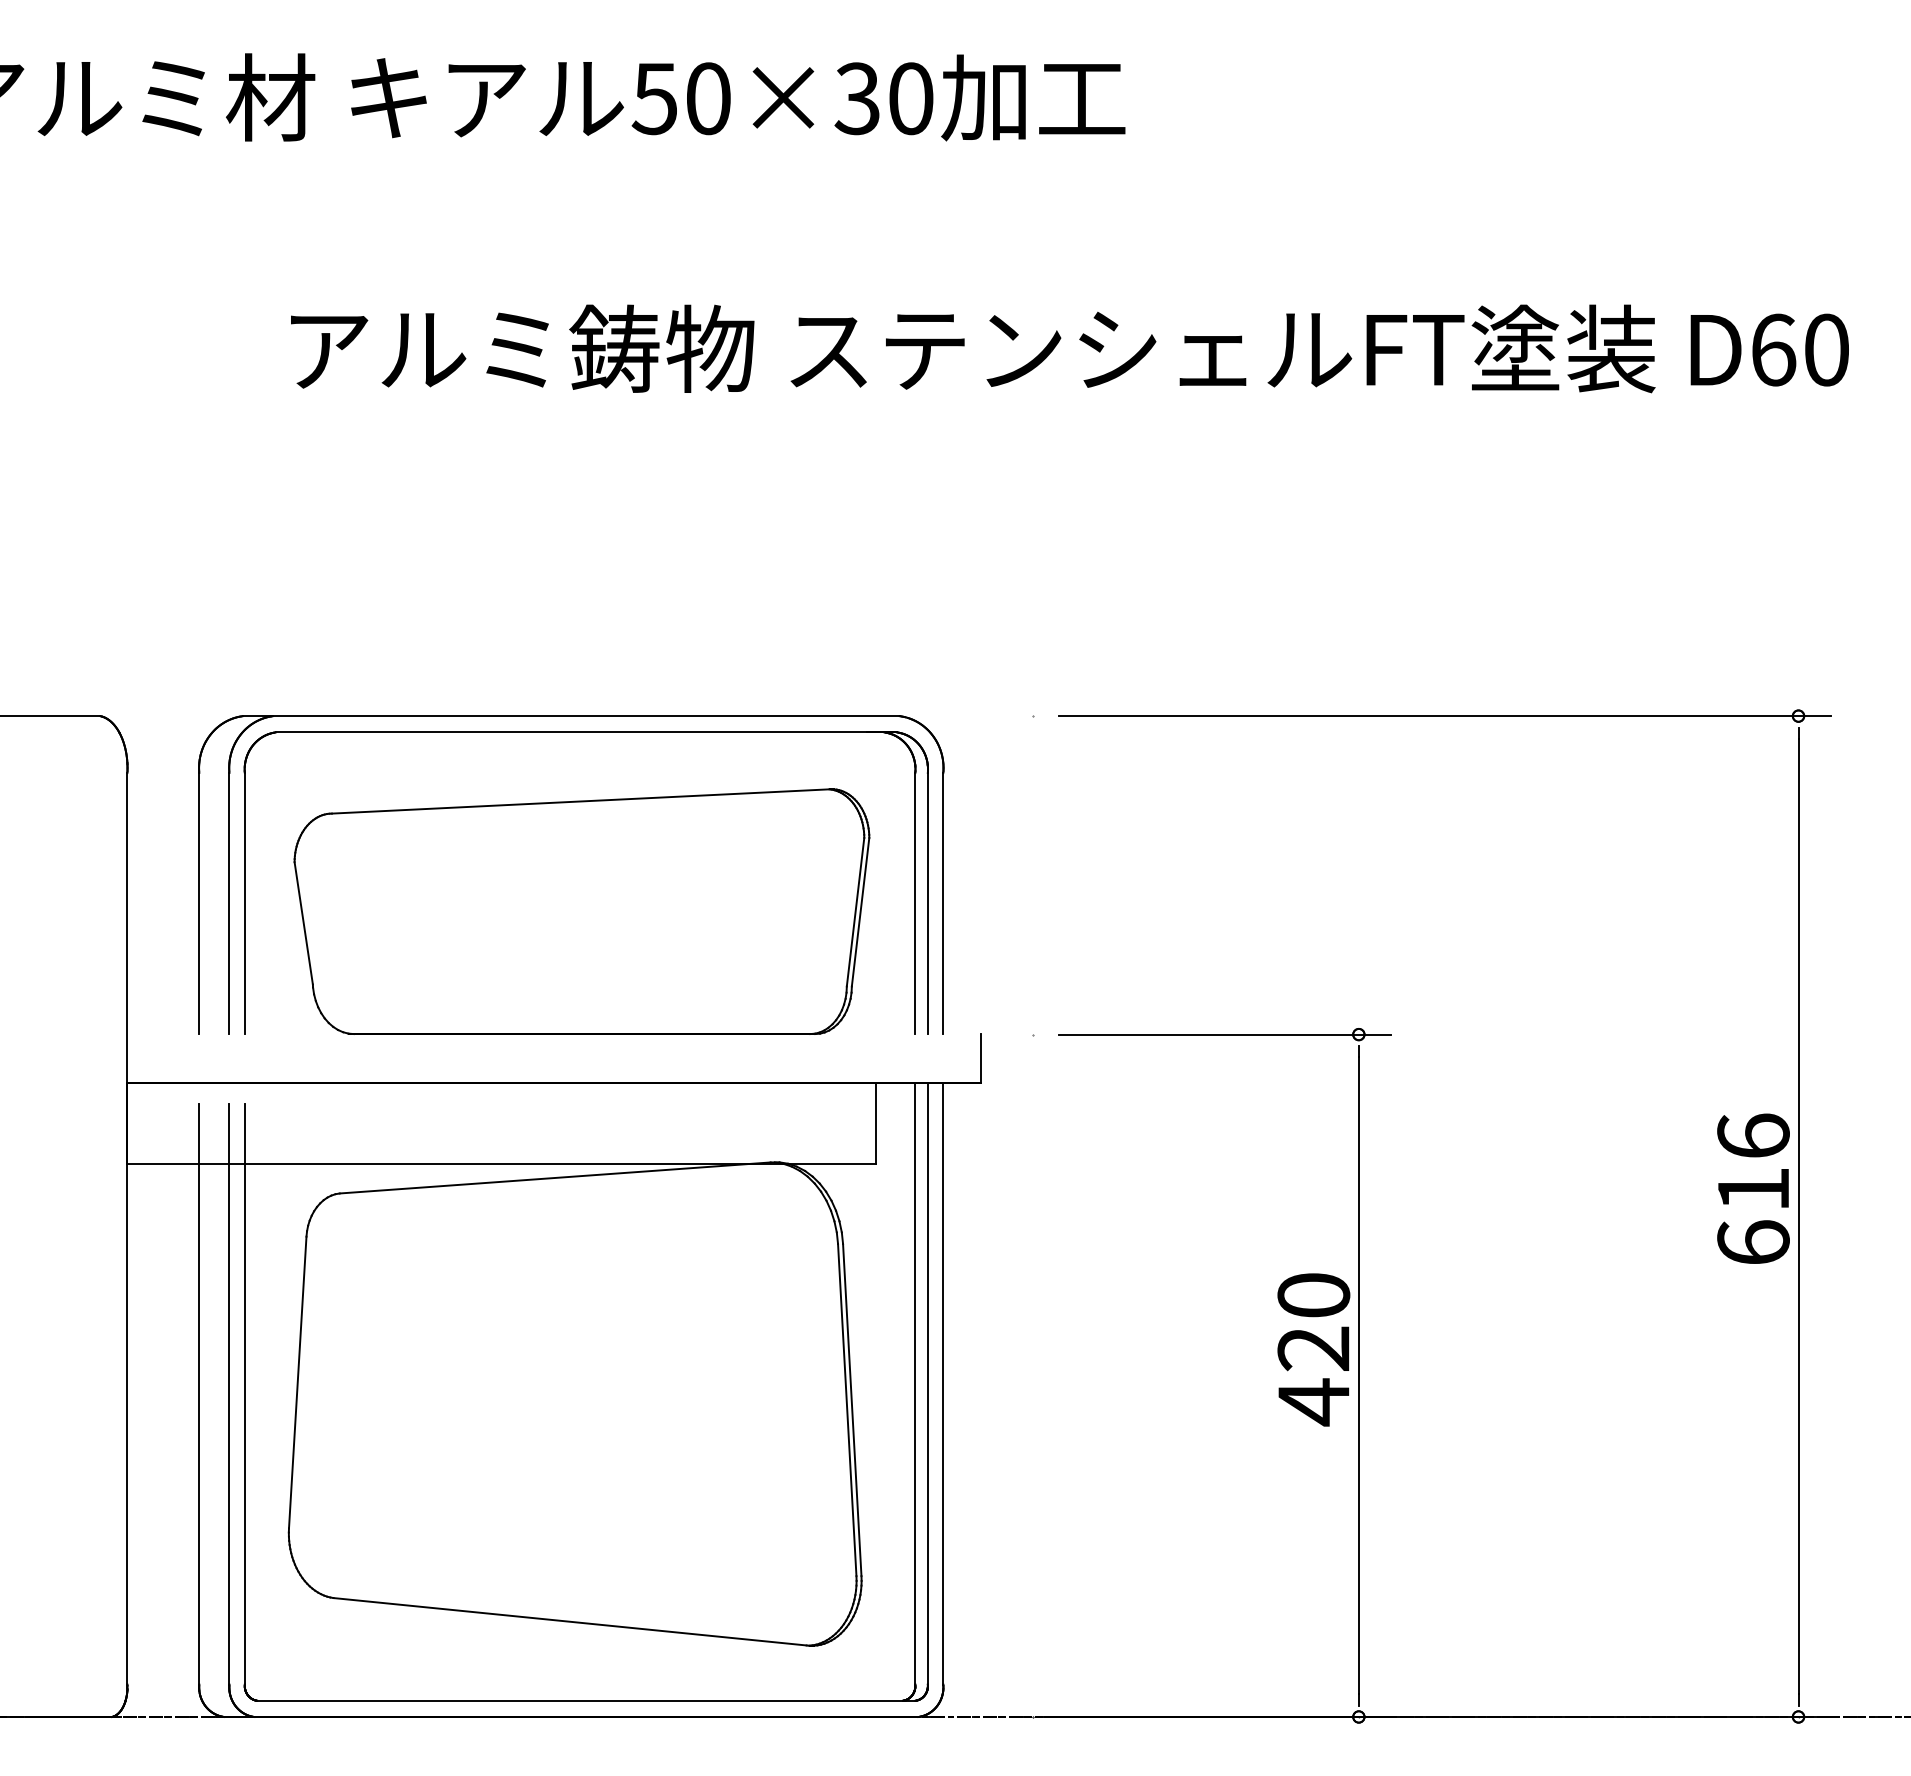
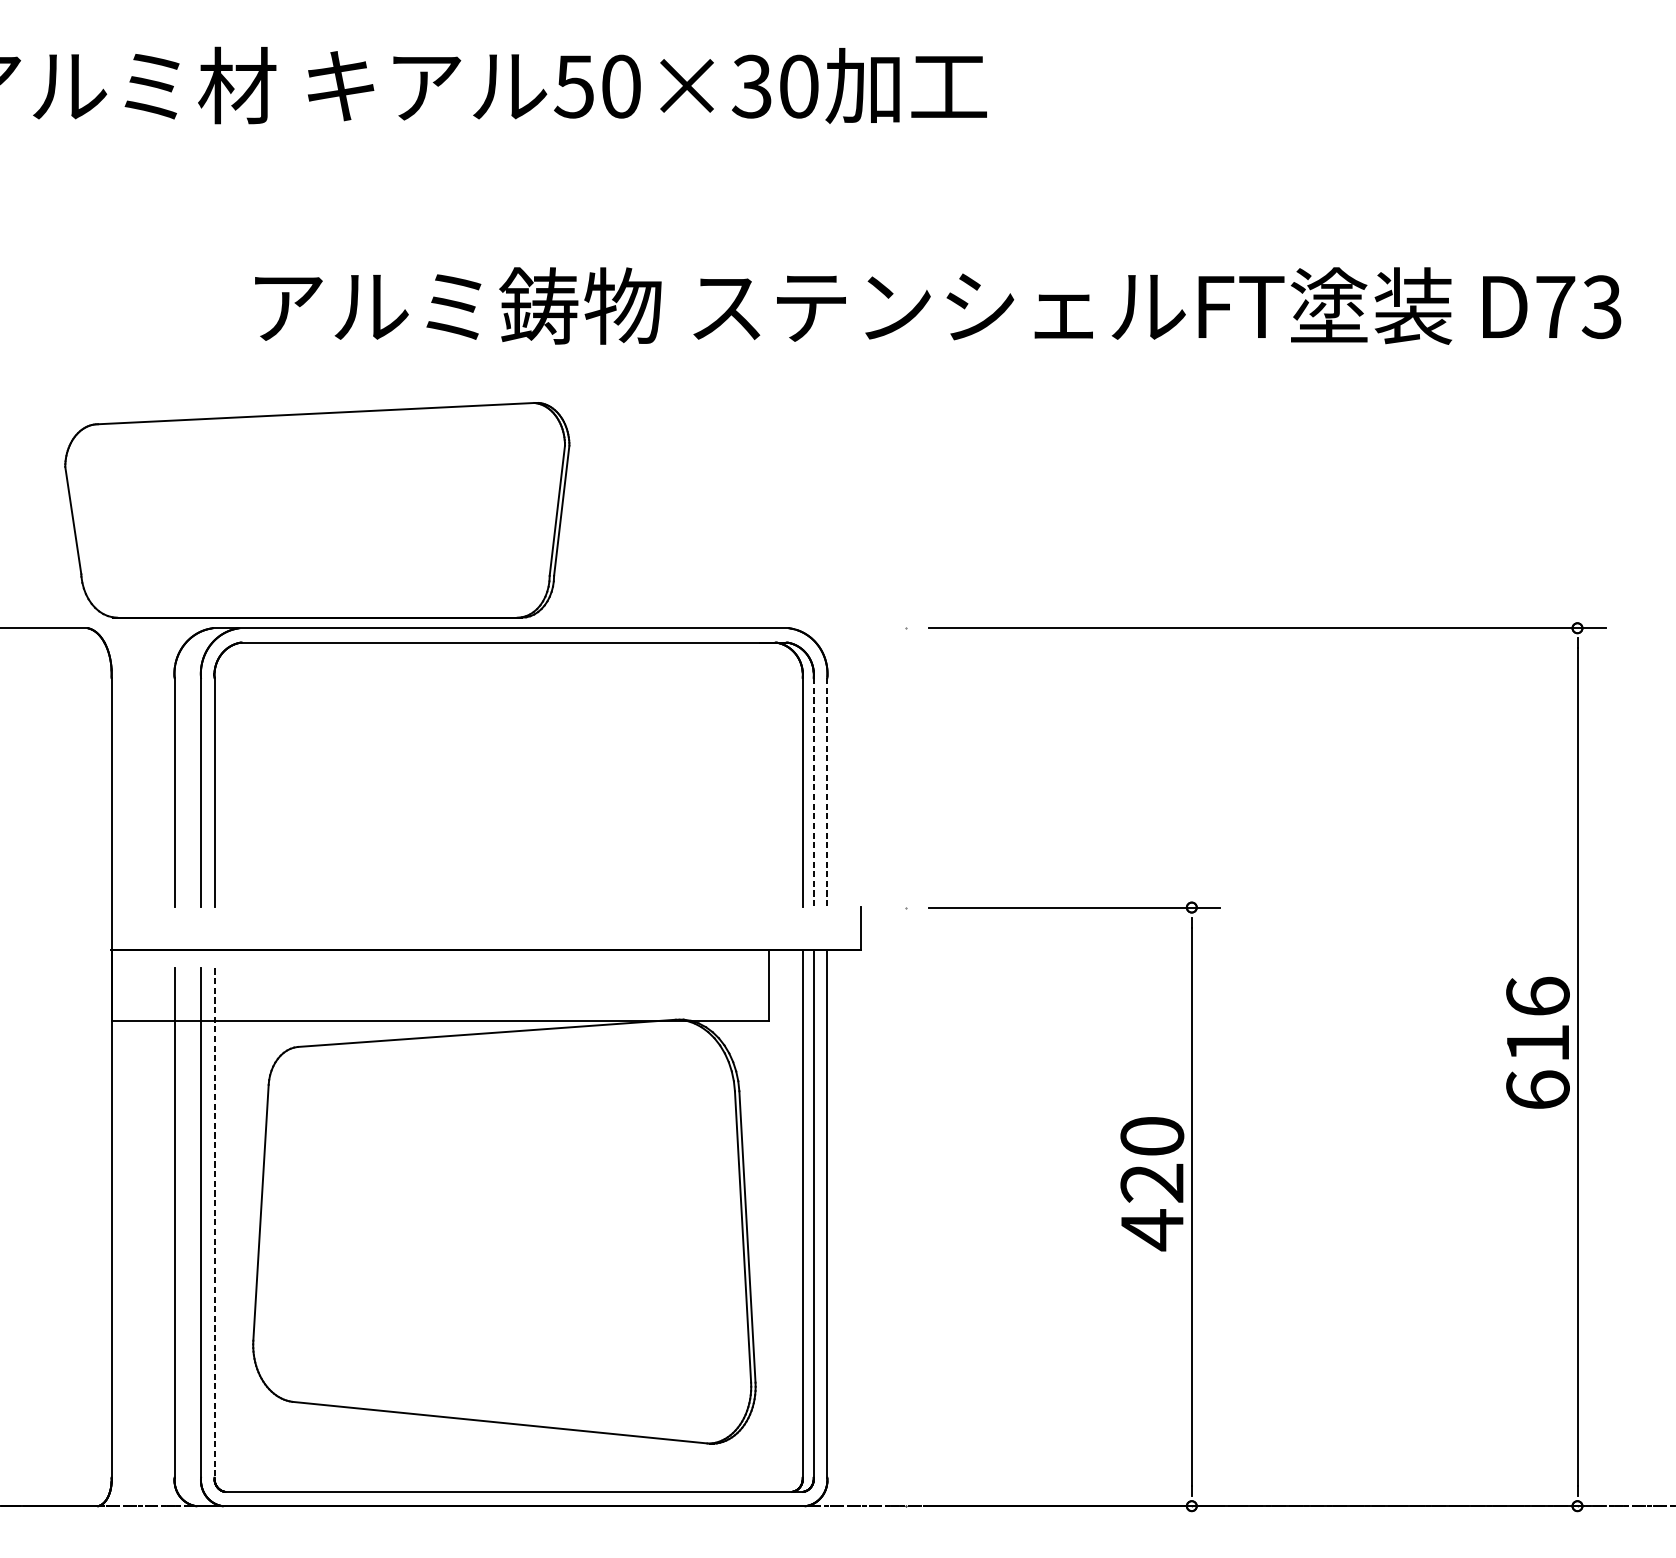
text: (1799, 349) -> (1578, 306), D60 -> D73
line: (927, 903) -> (813, 792), solid -> dashed
line: (943, 903) -> (827, 792), solid -> dashed
part: (581, 911) -> (316, 510), moved
line: (244, 1394) -> (214, 1223), solid -> dashed

